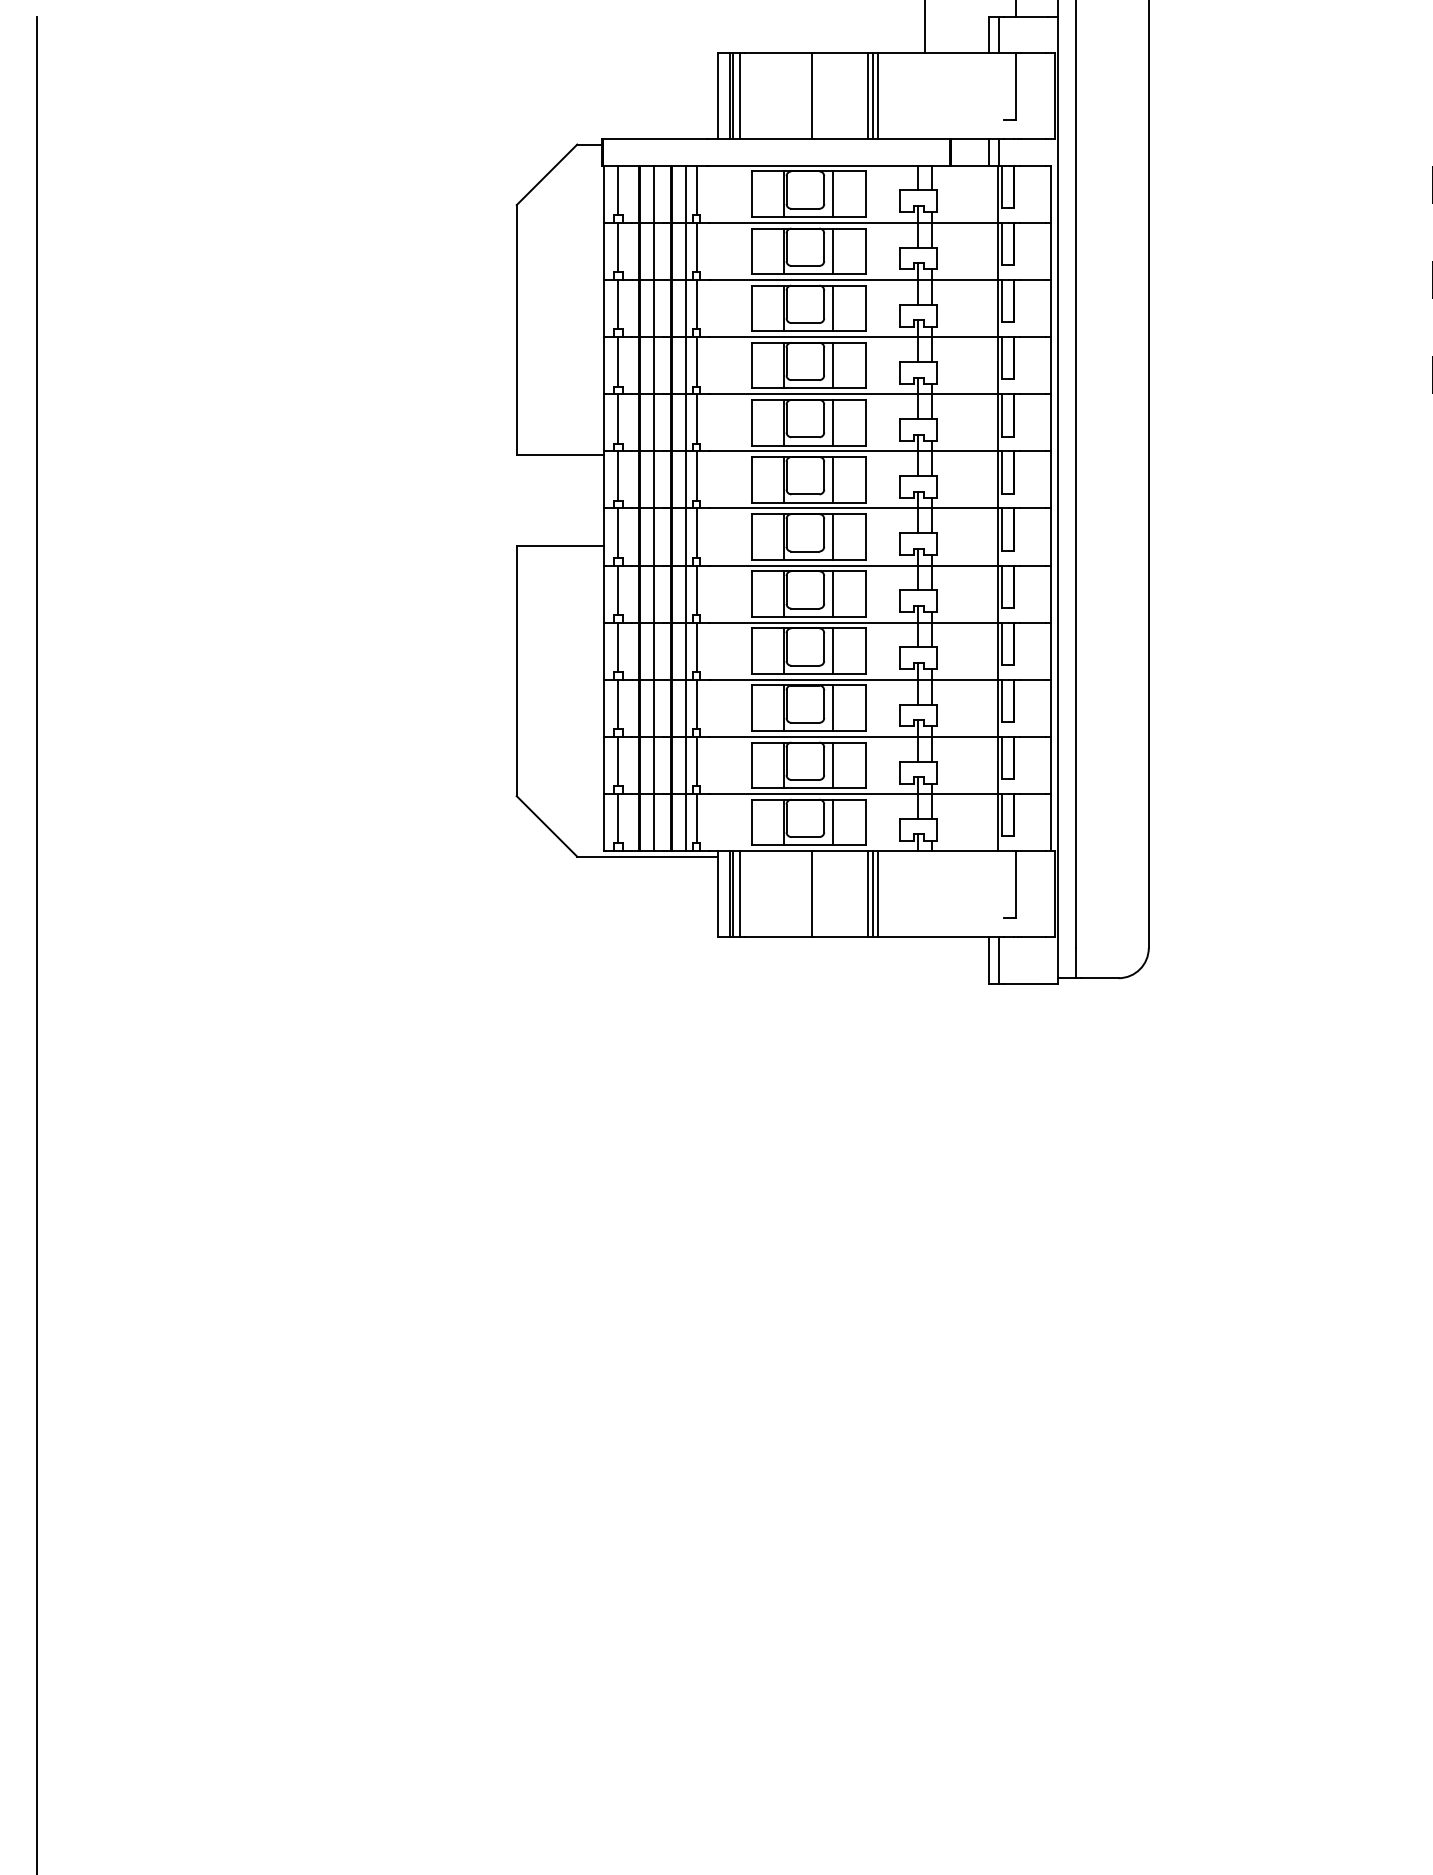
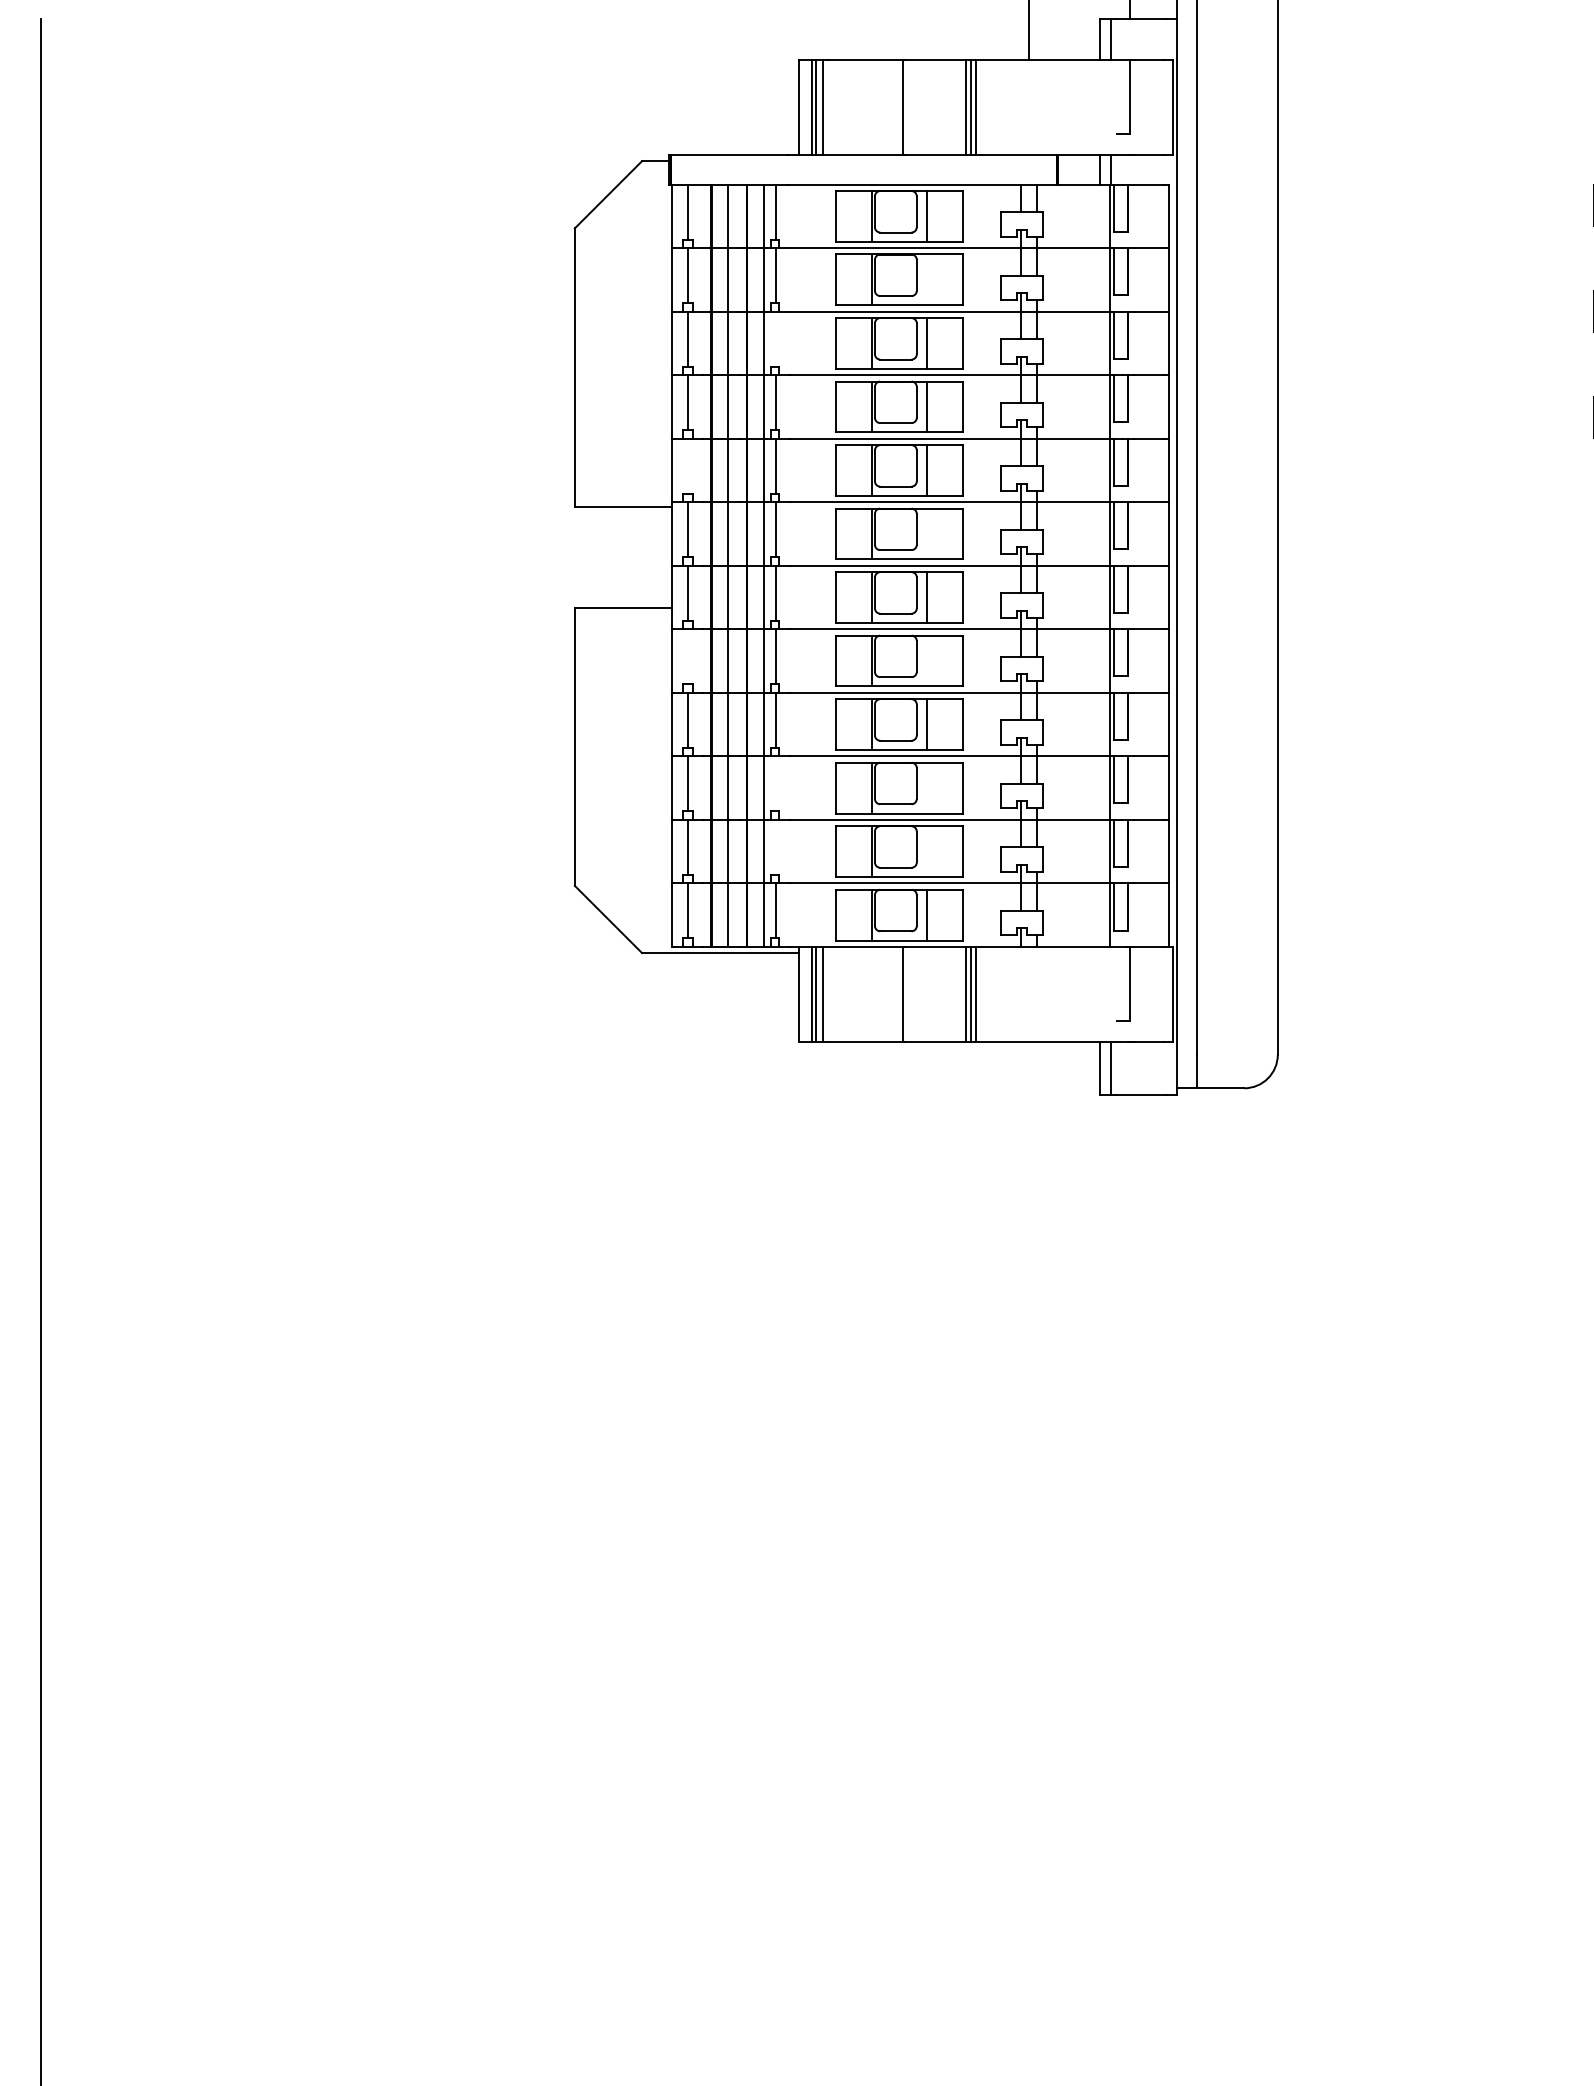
line: (832, 251) -> (926, 279), removed
line: (697, 304) -> (775, 338), removed
line: (618, 418) -> (687, 465), removed
line: (832, 479) -> (926, 533), removed
line: (618, 589) -> (687, 656), removed
line: (832, 593) -> (926, 660), removed
line: (697, 704) -> (775, 783), removed
line: (832, 707) -> (926, 787), removed
line: (697, 760) -> (775, 846), removed
line: (832, 765) -> (926, 851), removed

